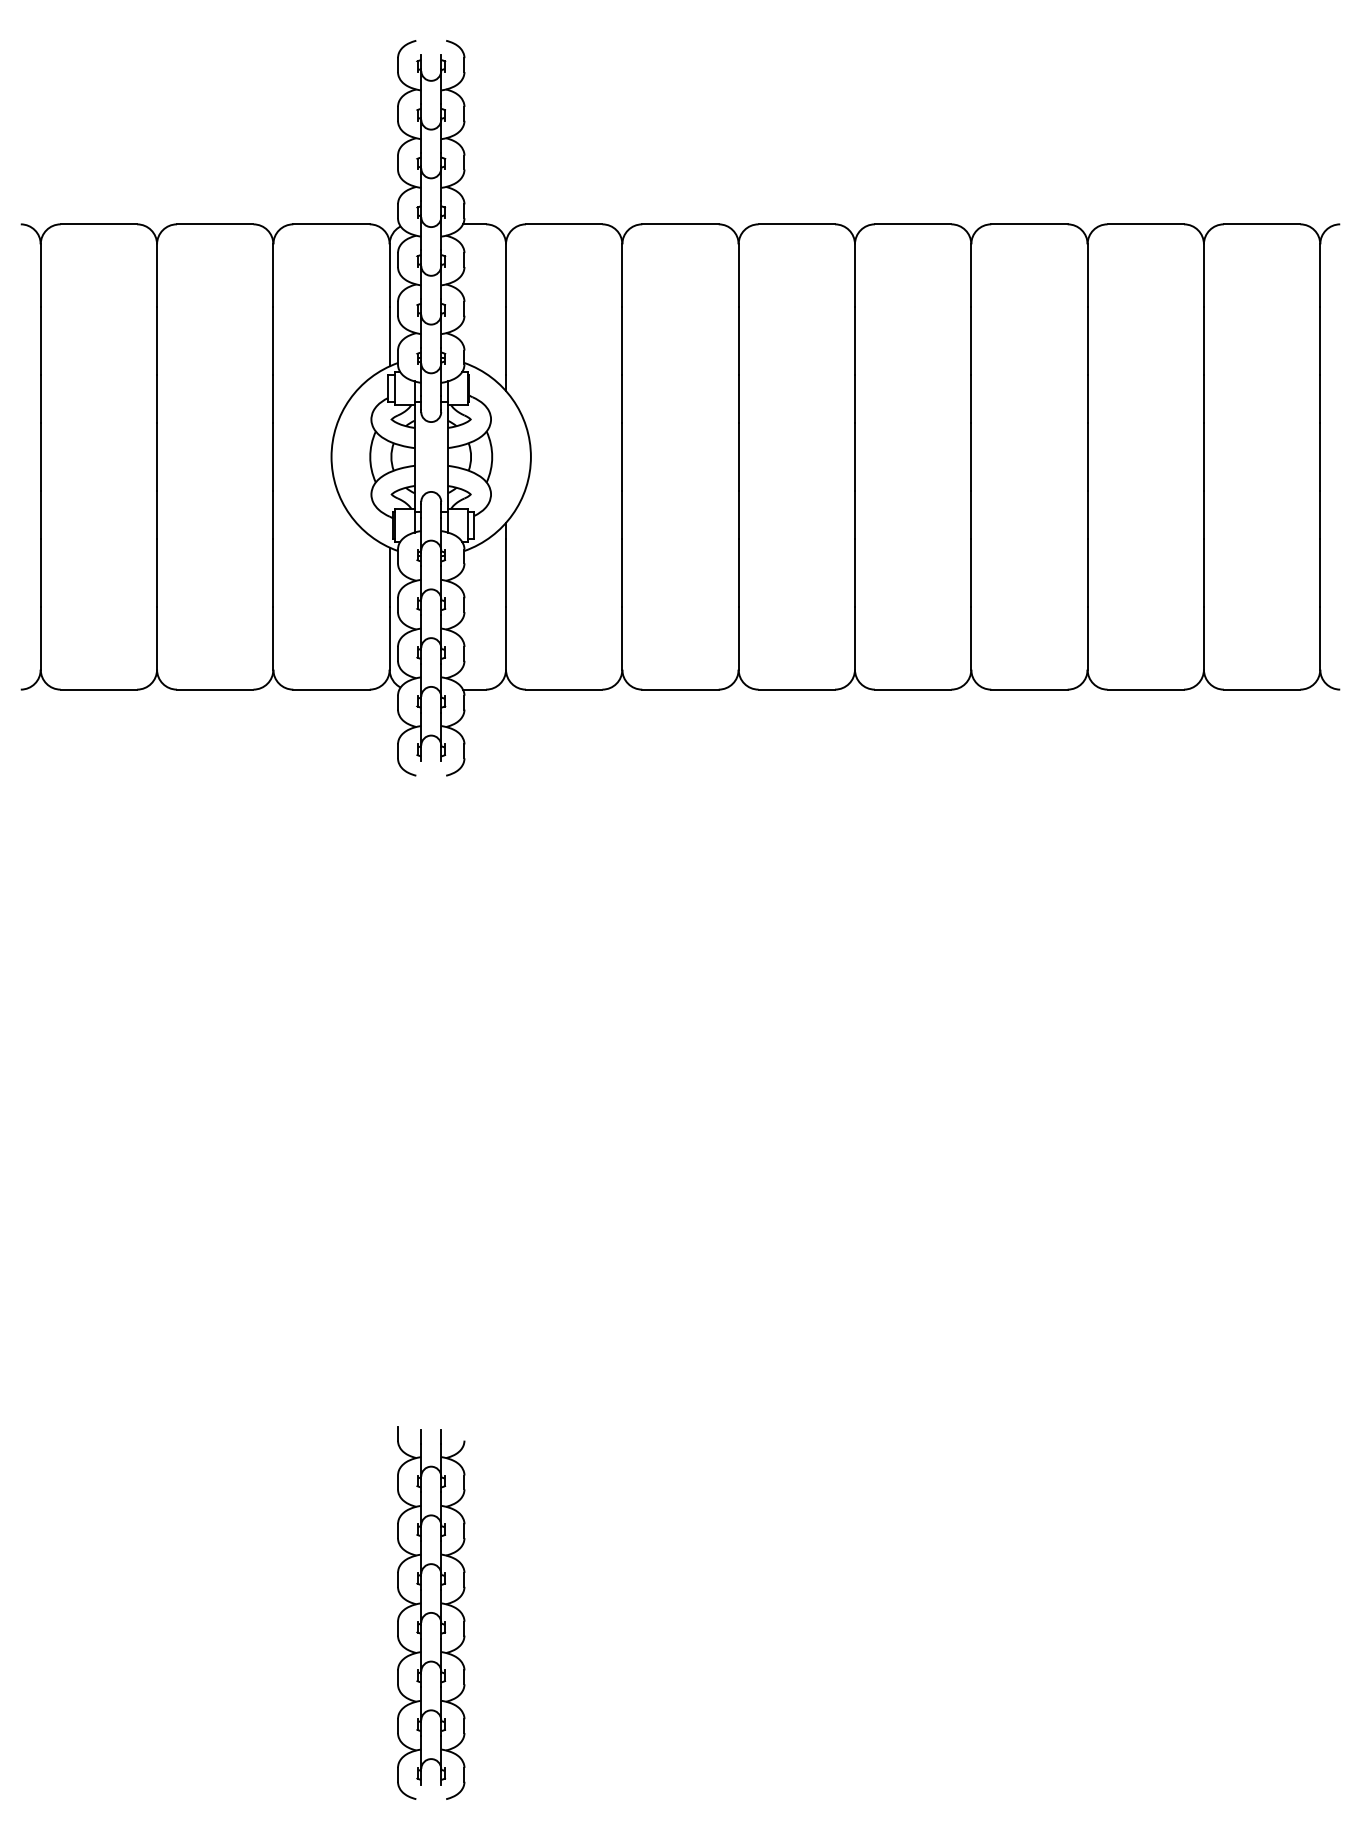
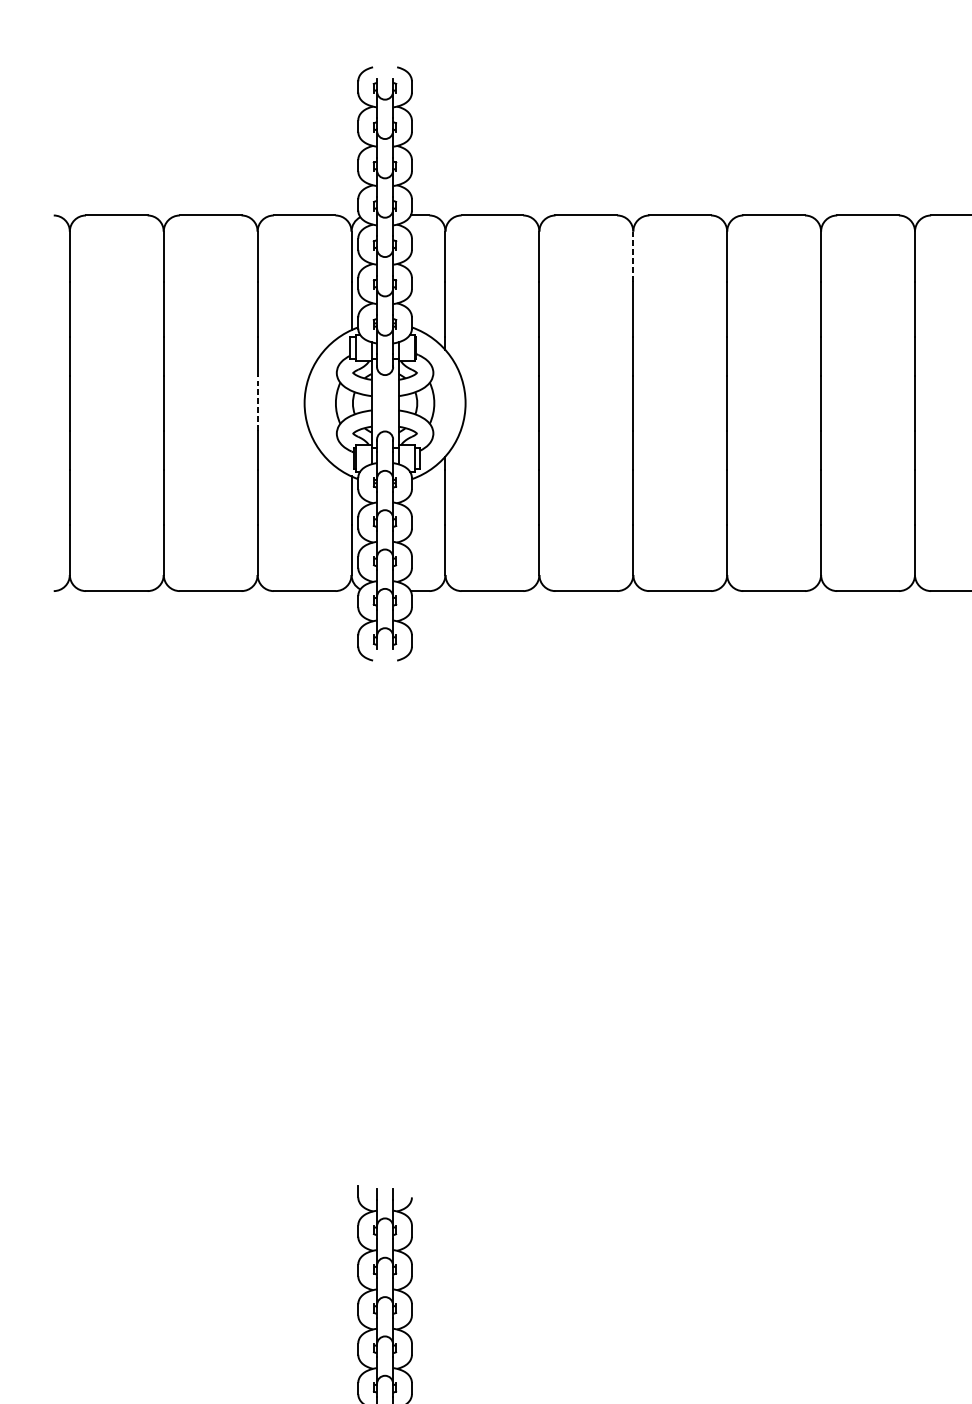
line: (738, 276) -> (633, 257), solid -> dashed
line: (273, 457) -> (257, 403), solid -> dashed

